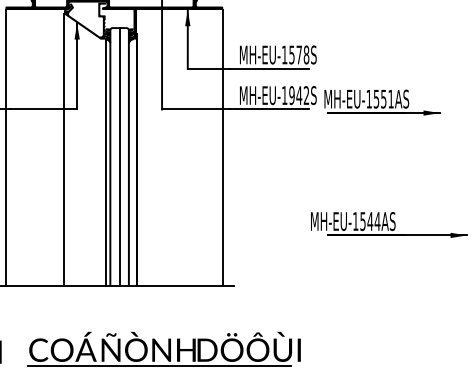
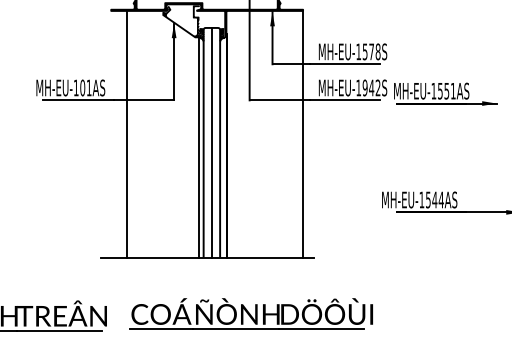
line: (5, 147) -> (126, 134), moved
line: (64, 150) -> (162, 136), removed

